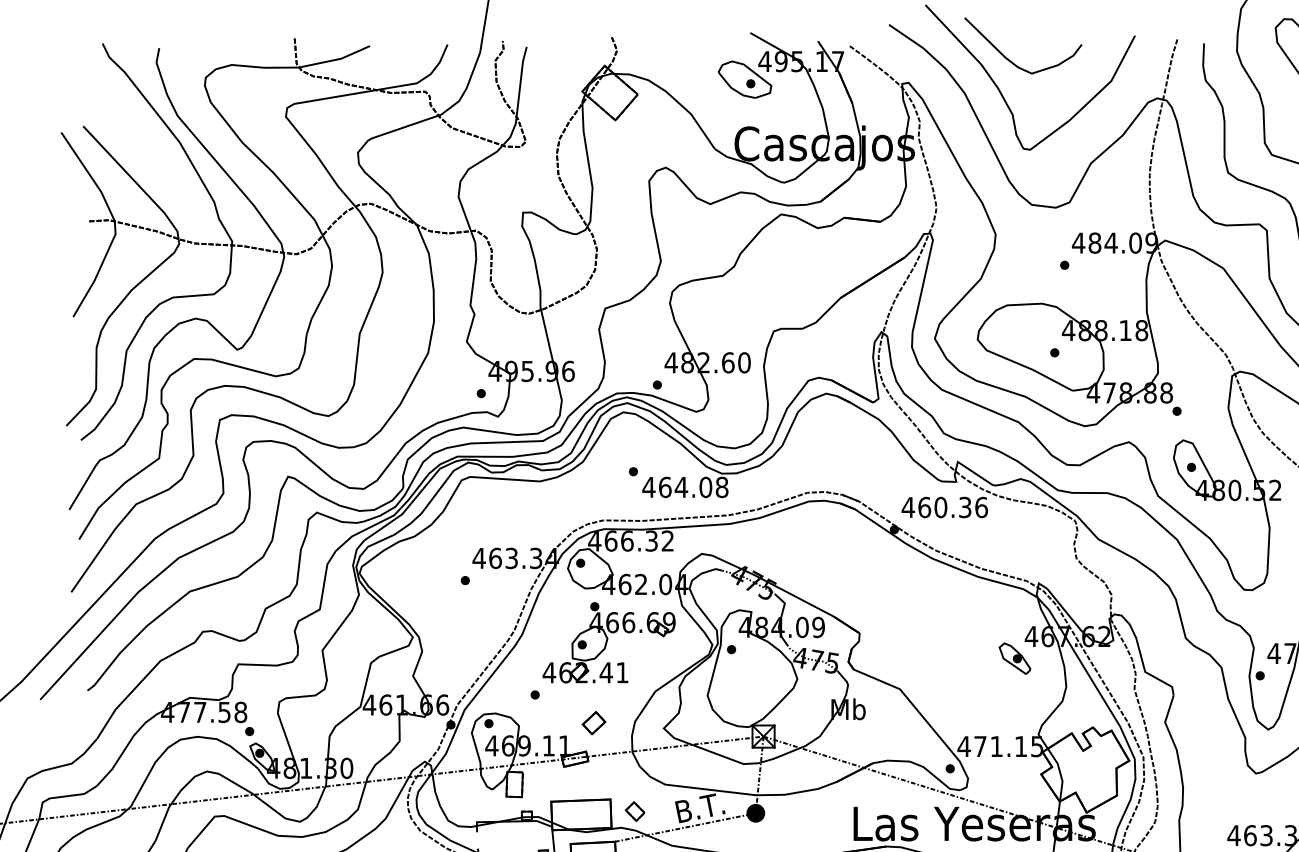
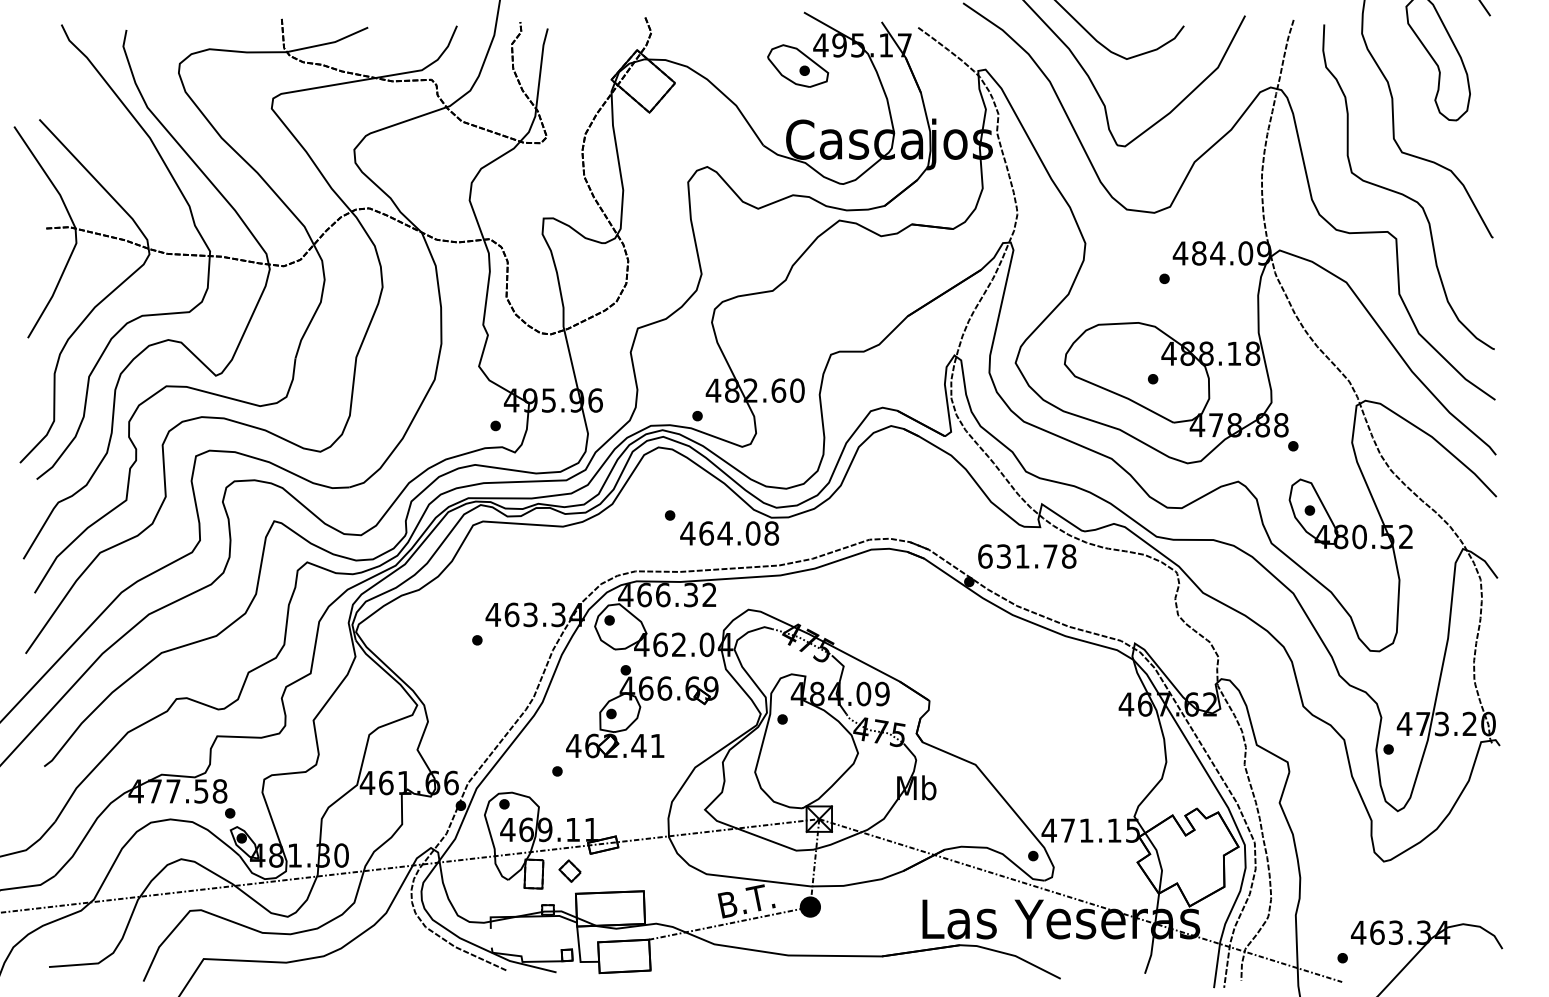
text: (944, 507) -> (1026, 556), 460.36 -> 631.78
part: (1014, 658) -> (1107, 729), removed
part: (593, 722) -> (624, 803), removed
part: (634, 811) -> (569, 870), moved

